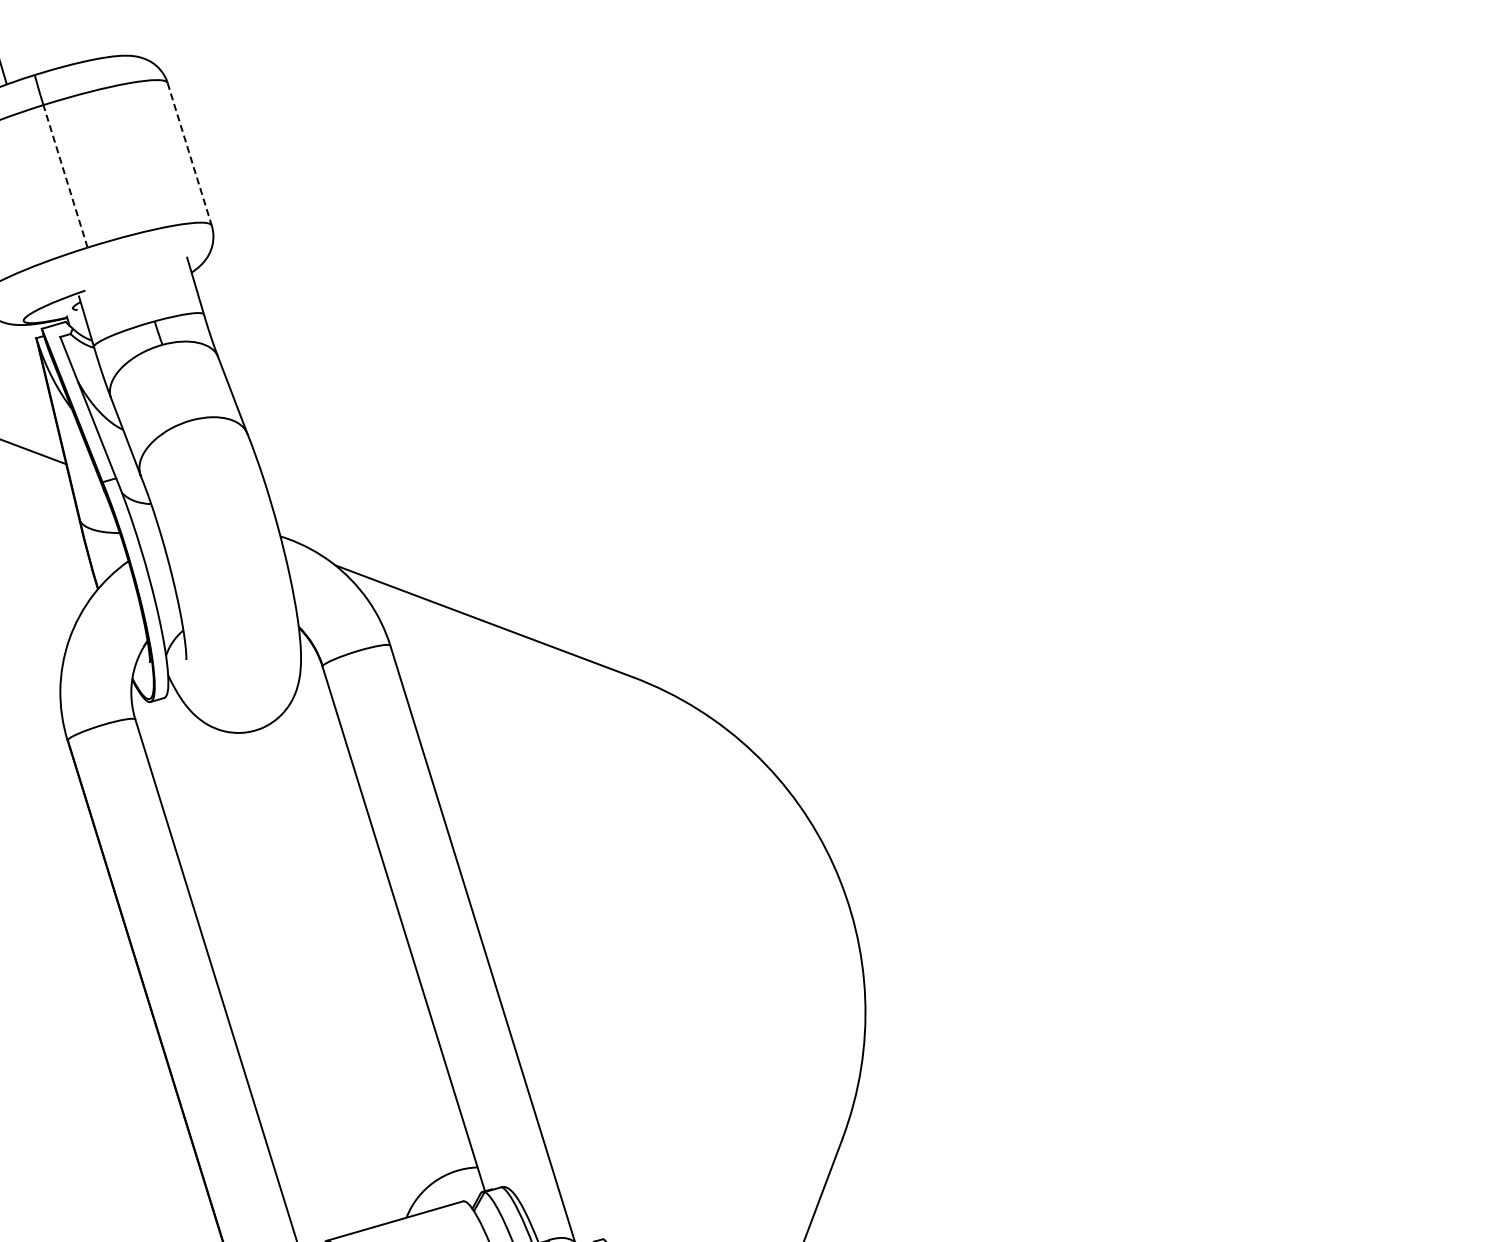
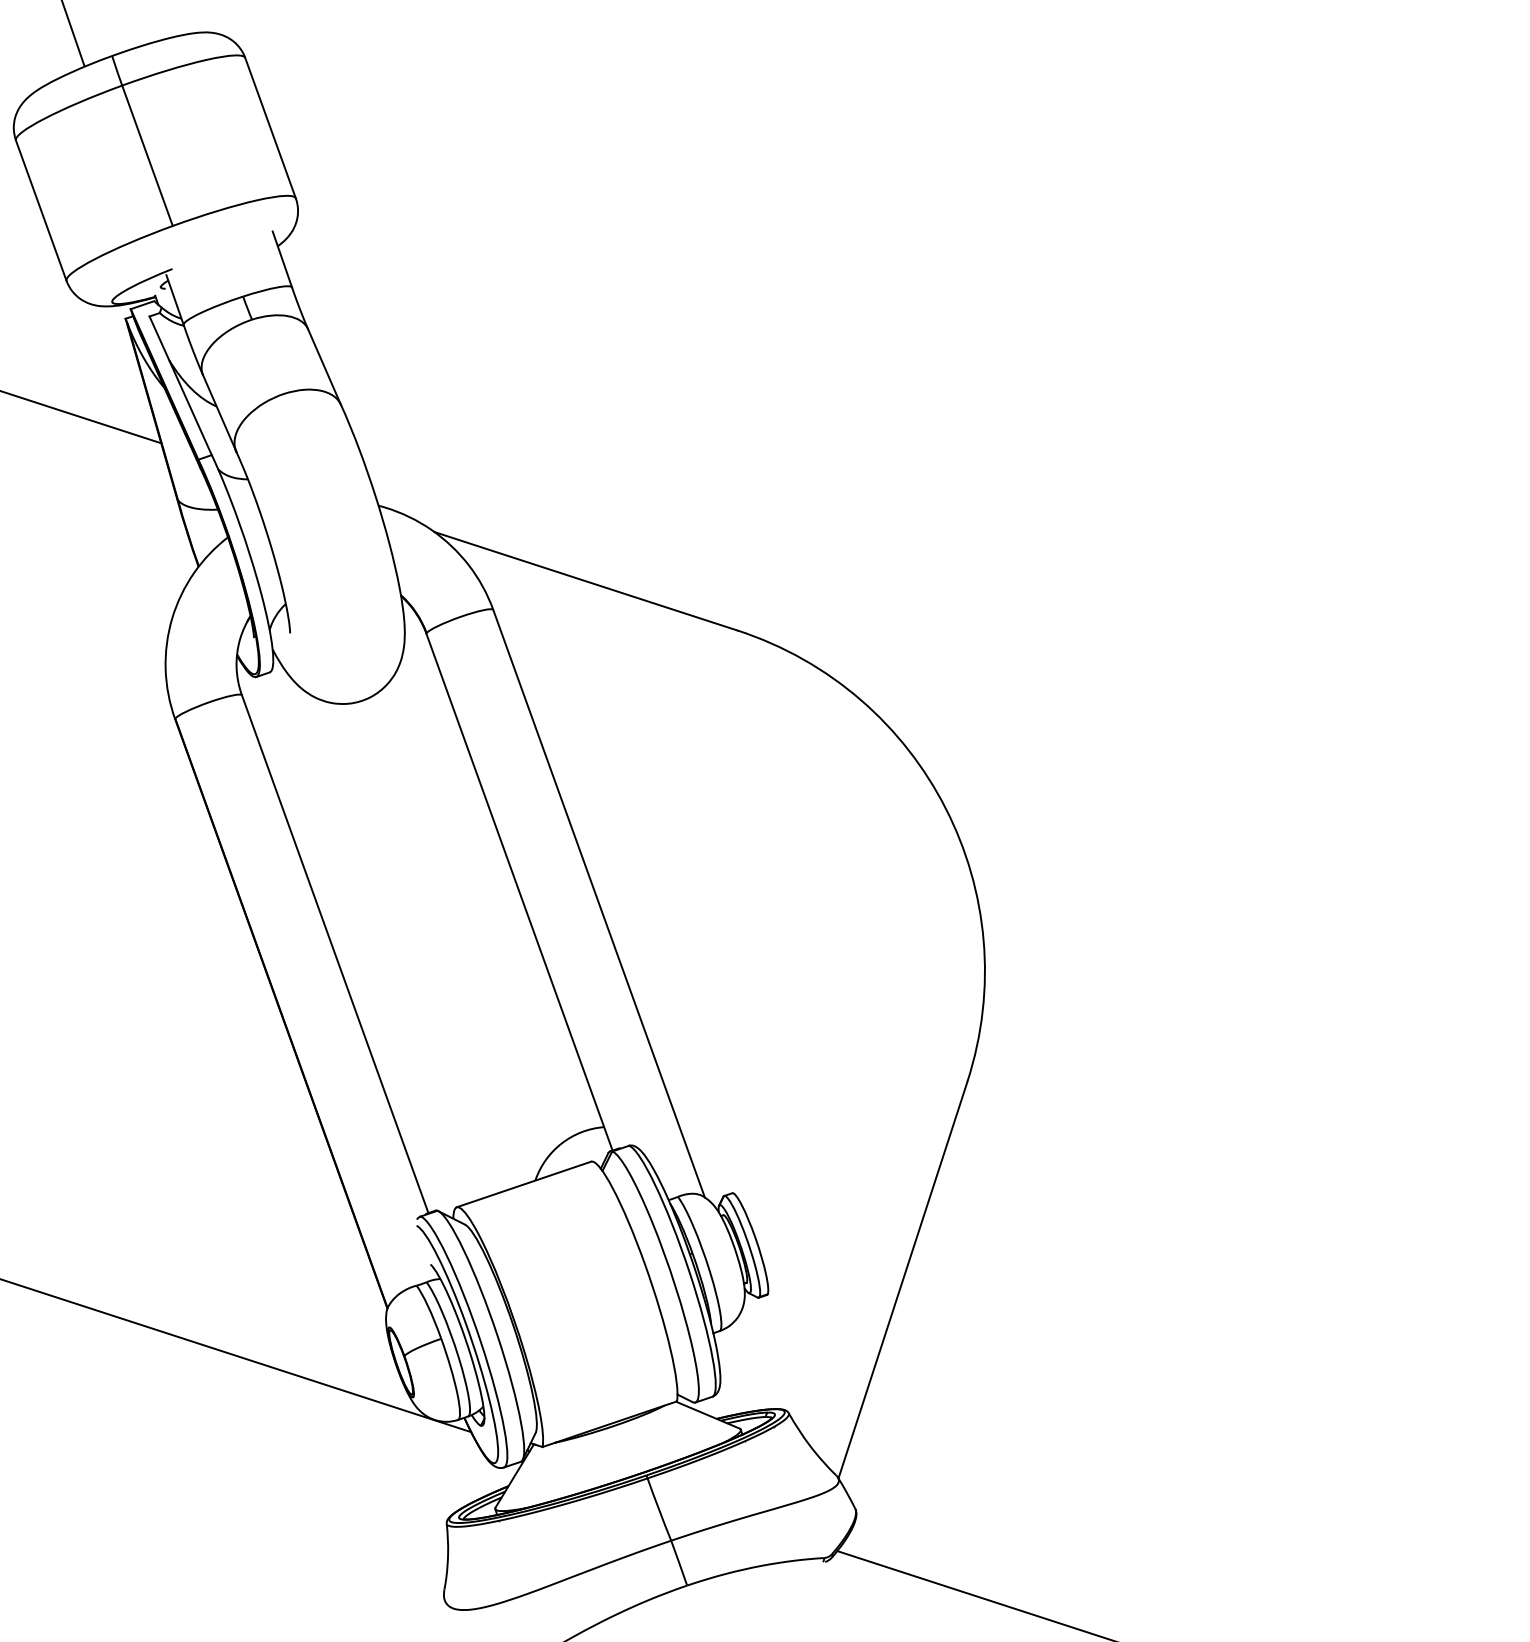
line: (189, 154) -> (270, 128), dashed -> solid
line: (65, 176) -> (147, 155), dashed -> solid

